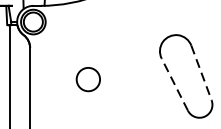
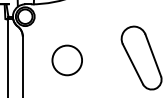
line: (201, 73) -> (153, 55), dashed -> solid
circle: (87, 79) -> (66, 60), size x1.67
line: (174, 83) -> (132, 63), dashed -> solid

